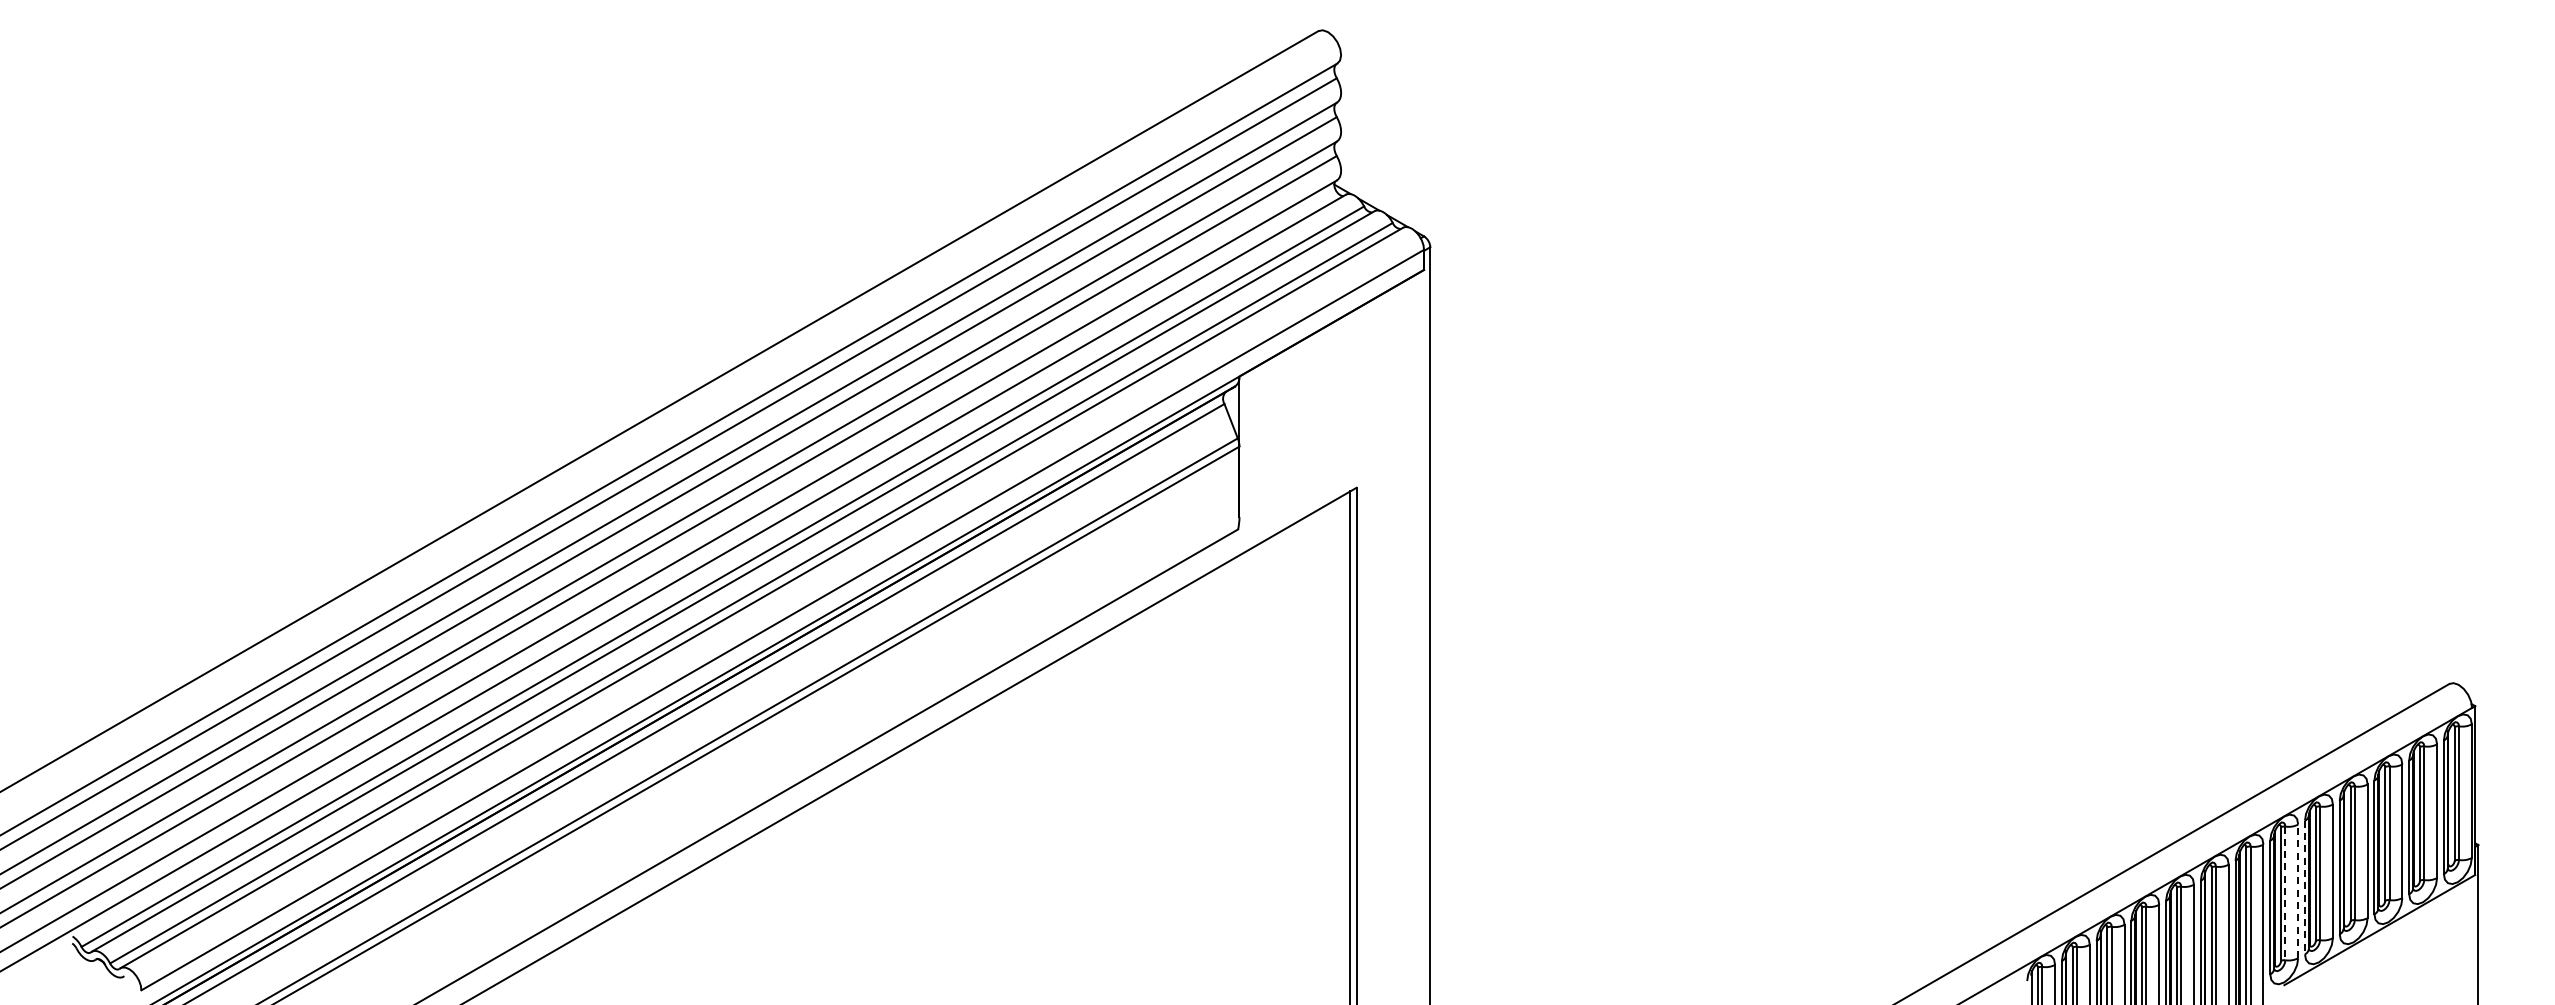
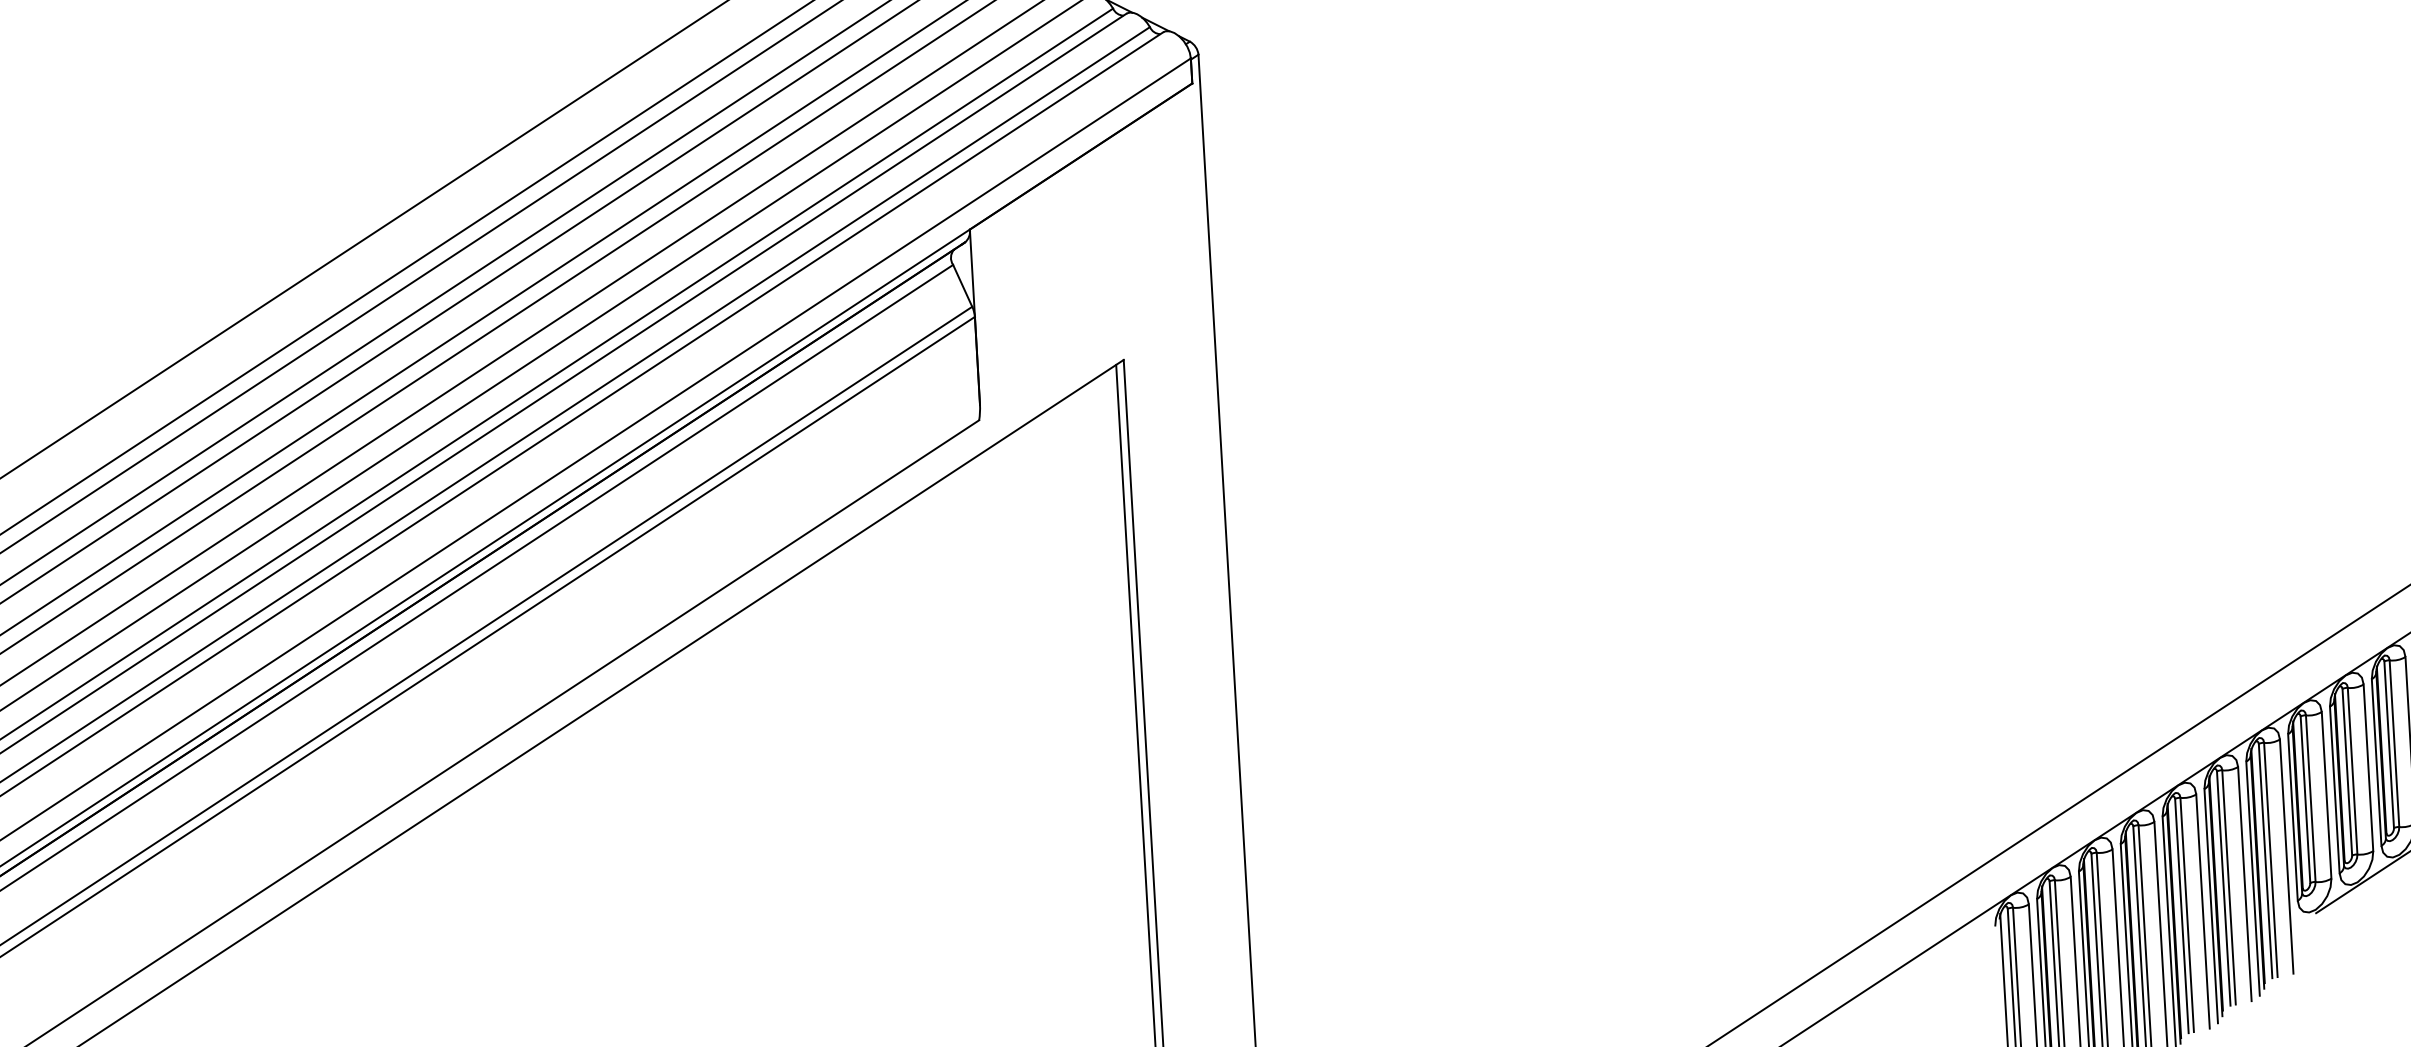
line: (2304, 887) -> (2334, 789), dashed -> solid
line: (2298, 891) -> (2326, 795), dashed -> solid
line: (2285, 893) -> (2310, 798), dashed -> solid

